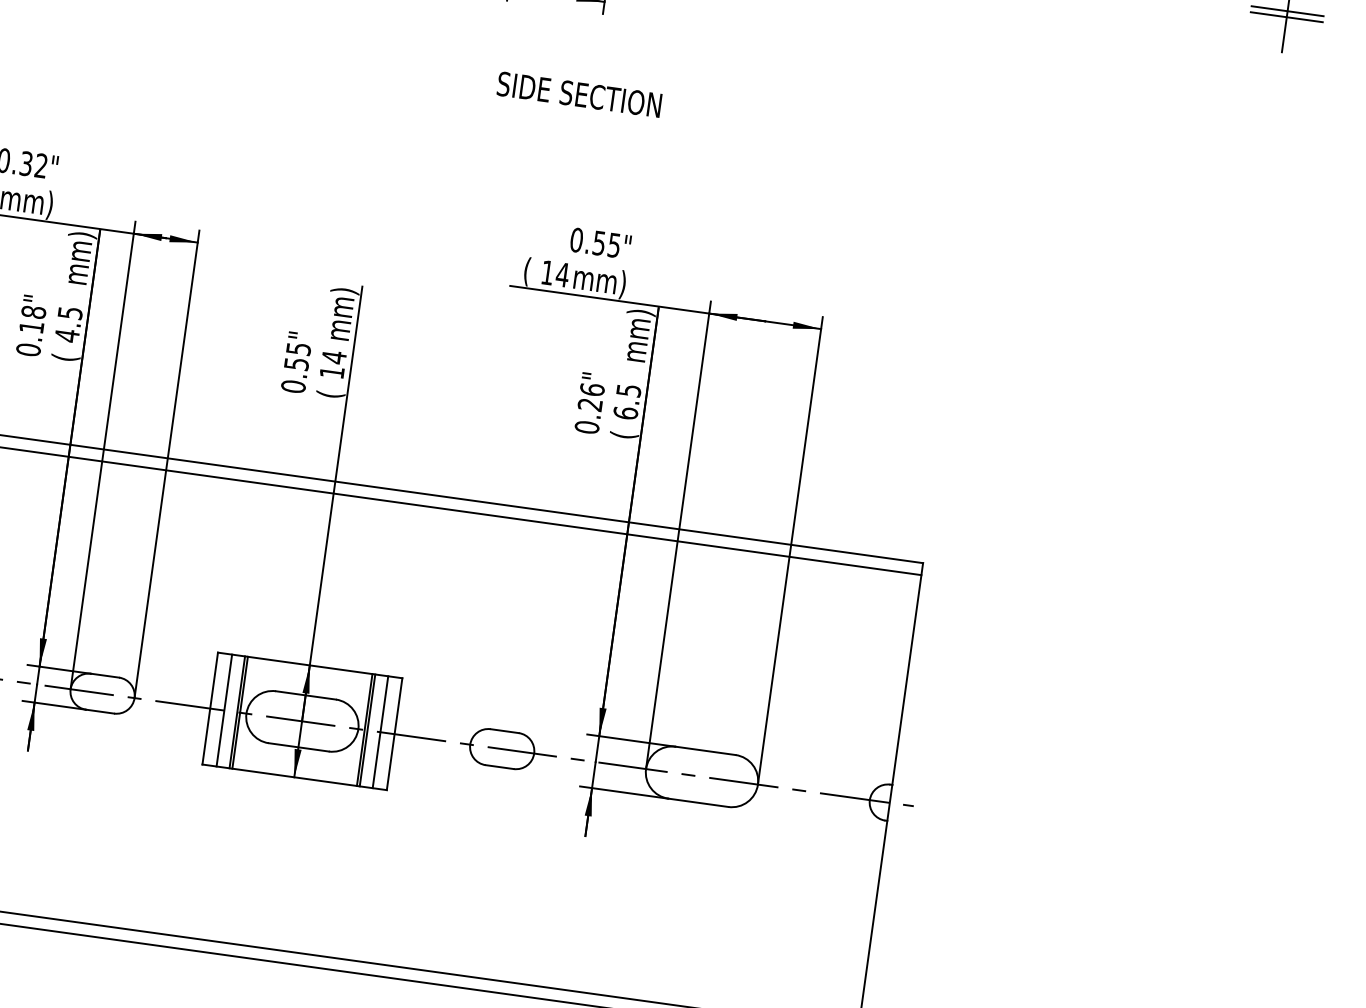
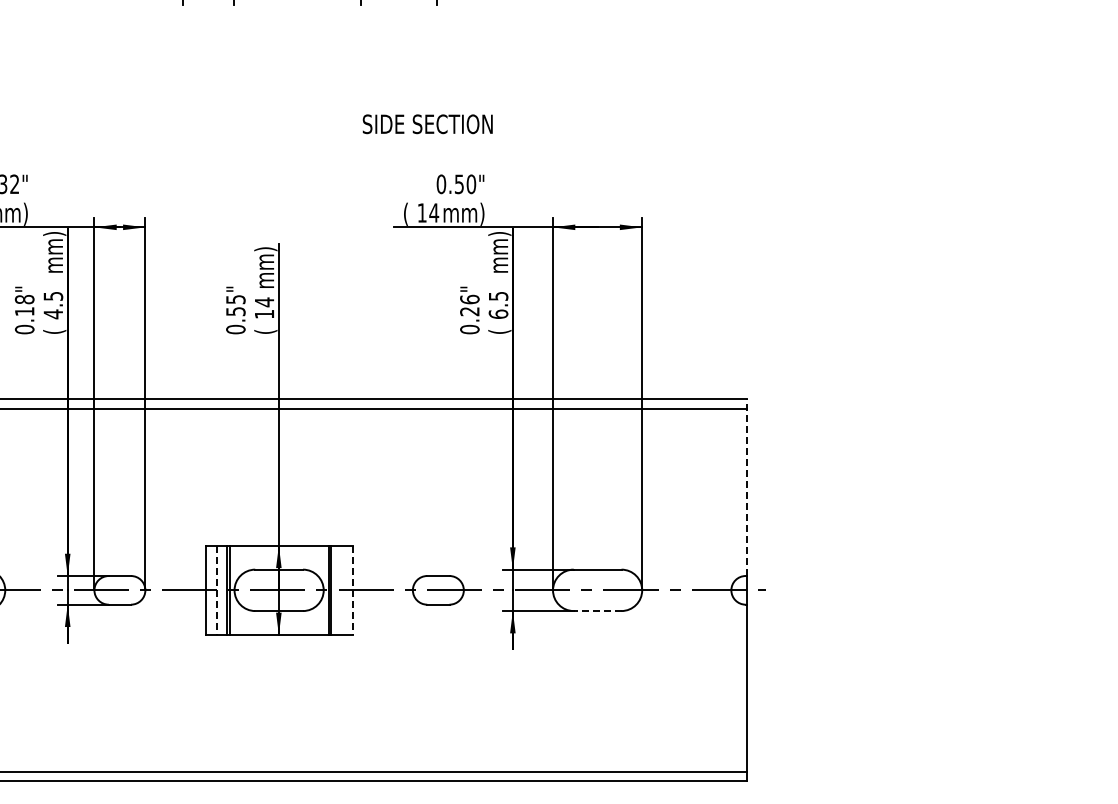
text: (579, 94) -> (427, 124), moved
text: (614, 245) -> (471, 184), 0.55" -> 0.50"
line: (908, 673) -> (747, 487), solid -> dashed
line: (223, 710) -> (216, 590), solid -> dashed
line: (380, 731) -> (341, 589), removed
line: (394, 734) -> (352, 590), solid -> dashed
line: (698, 803) -> (597, 611), solid -> dashed

